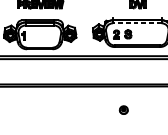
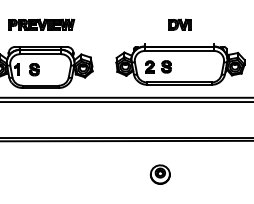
line: (137, 23) -> (179, 51), dashed -> solid
part: (35, 36) -> (34, 69), added
part: (123, 110) -> (159, 174), size x1.67

